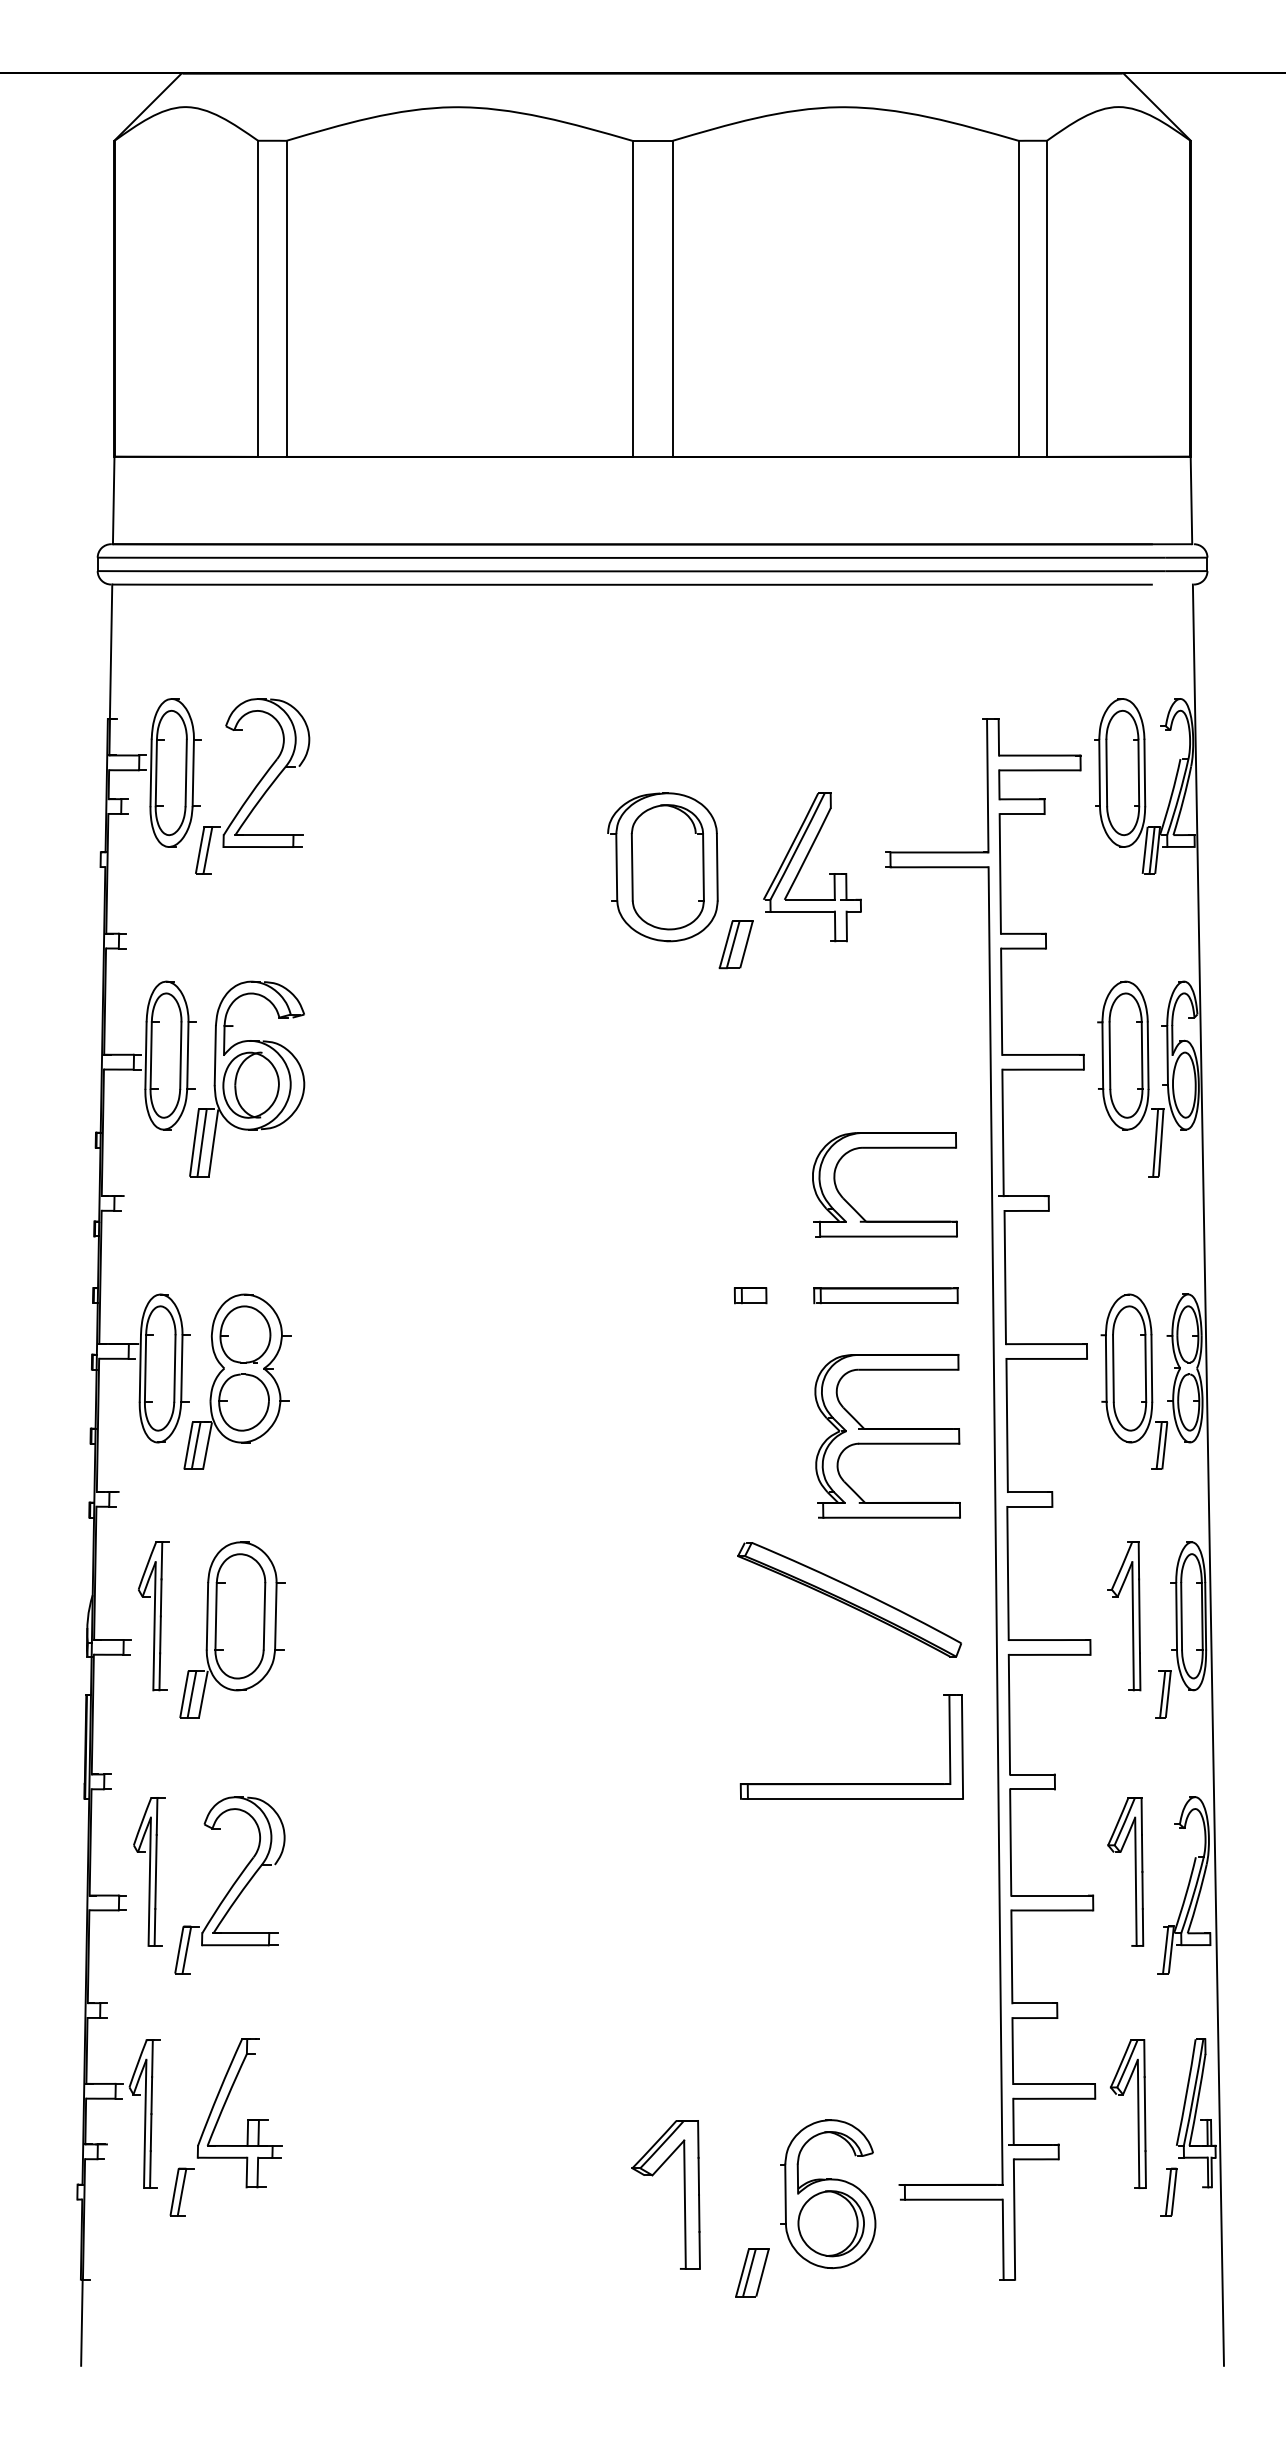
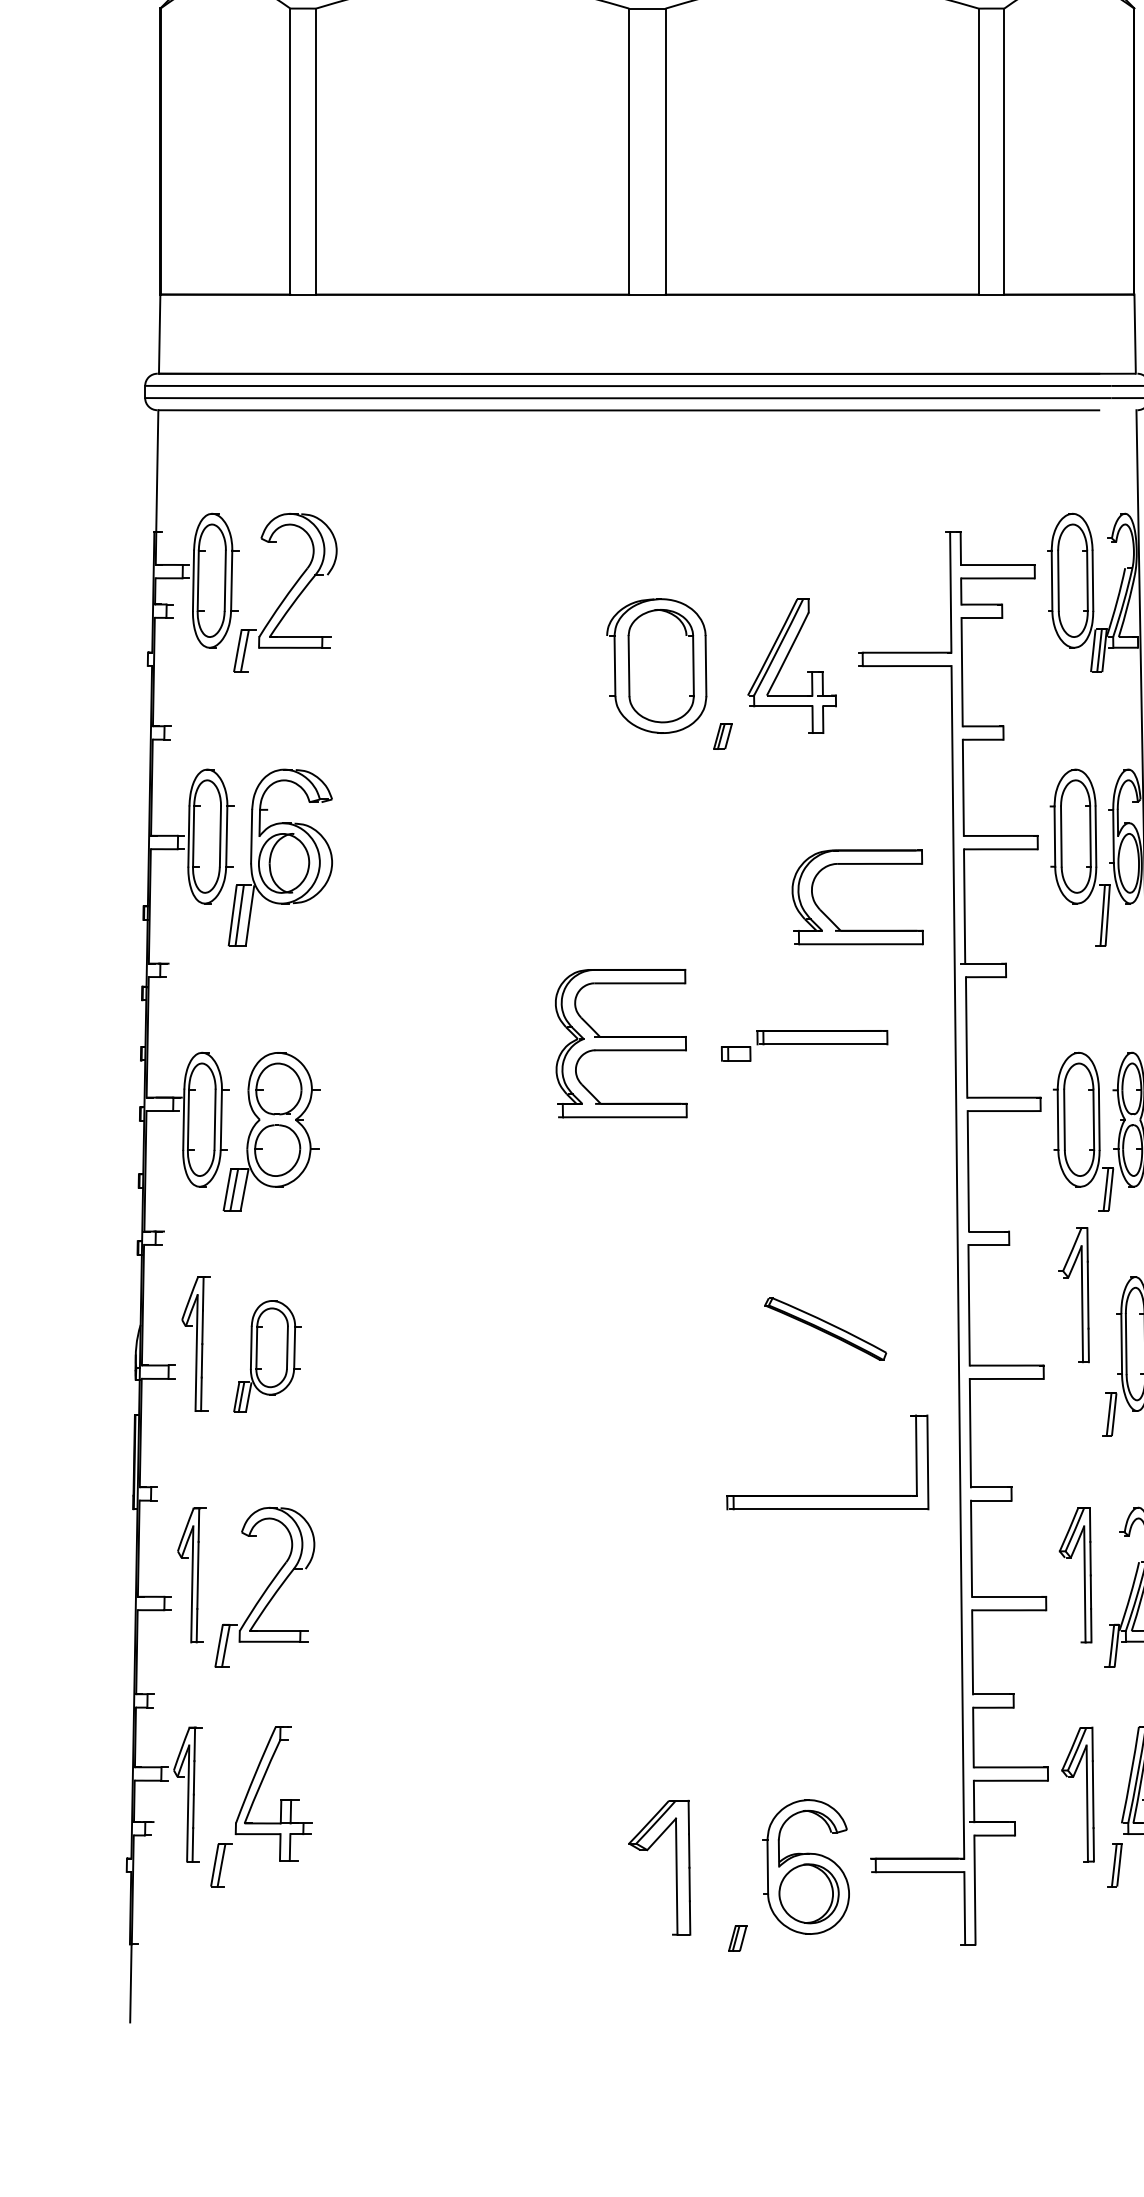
part: (735, 944) -> (722, 736), size x0.6
part: (884, 1148) -> (857, 864), moved
part: (885, 1295) -> (822, 1037), moved
part: (887, 1436) -> (621, 1043), moved
part: (849, 1599) -> (825, 1328), size x0.6
part: (1132, 1616) -> (1081, 1295), moved
part: (232, 1629) -> (267, 1356), size x0.7
part: (752, 2272) -> (737, 1937), size x0.6

